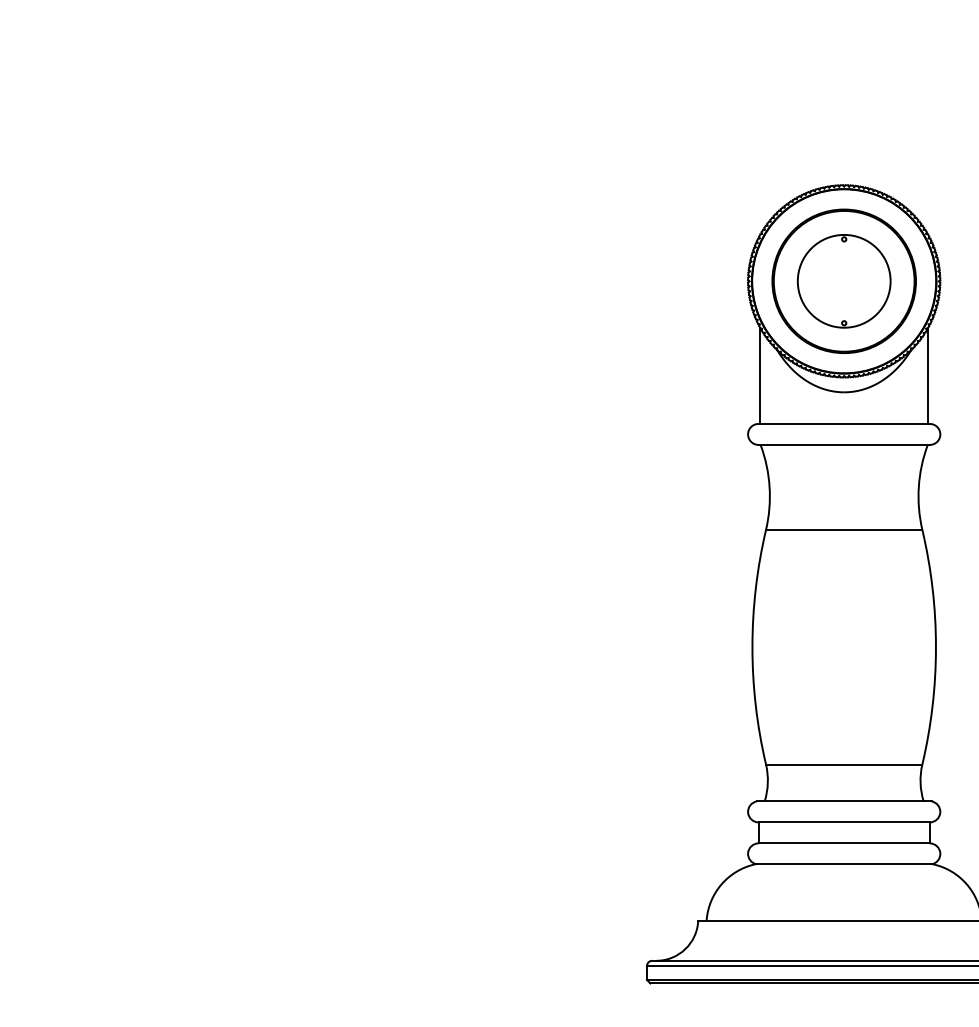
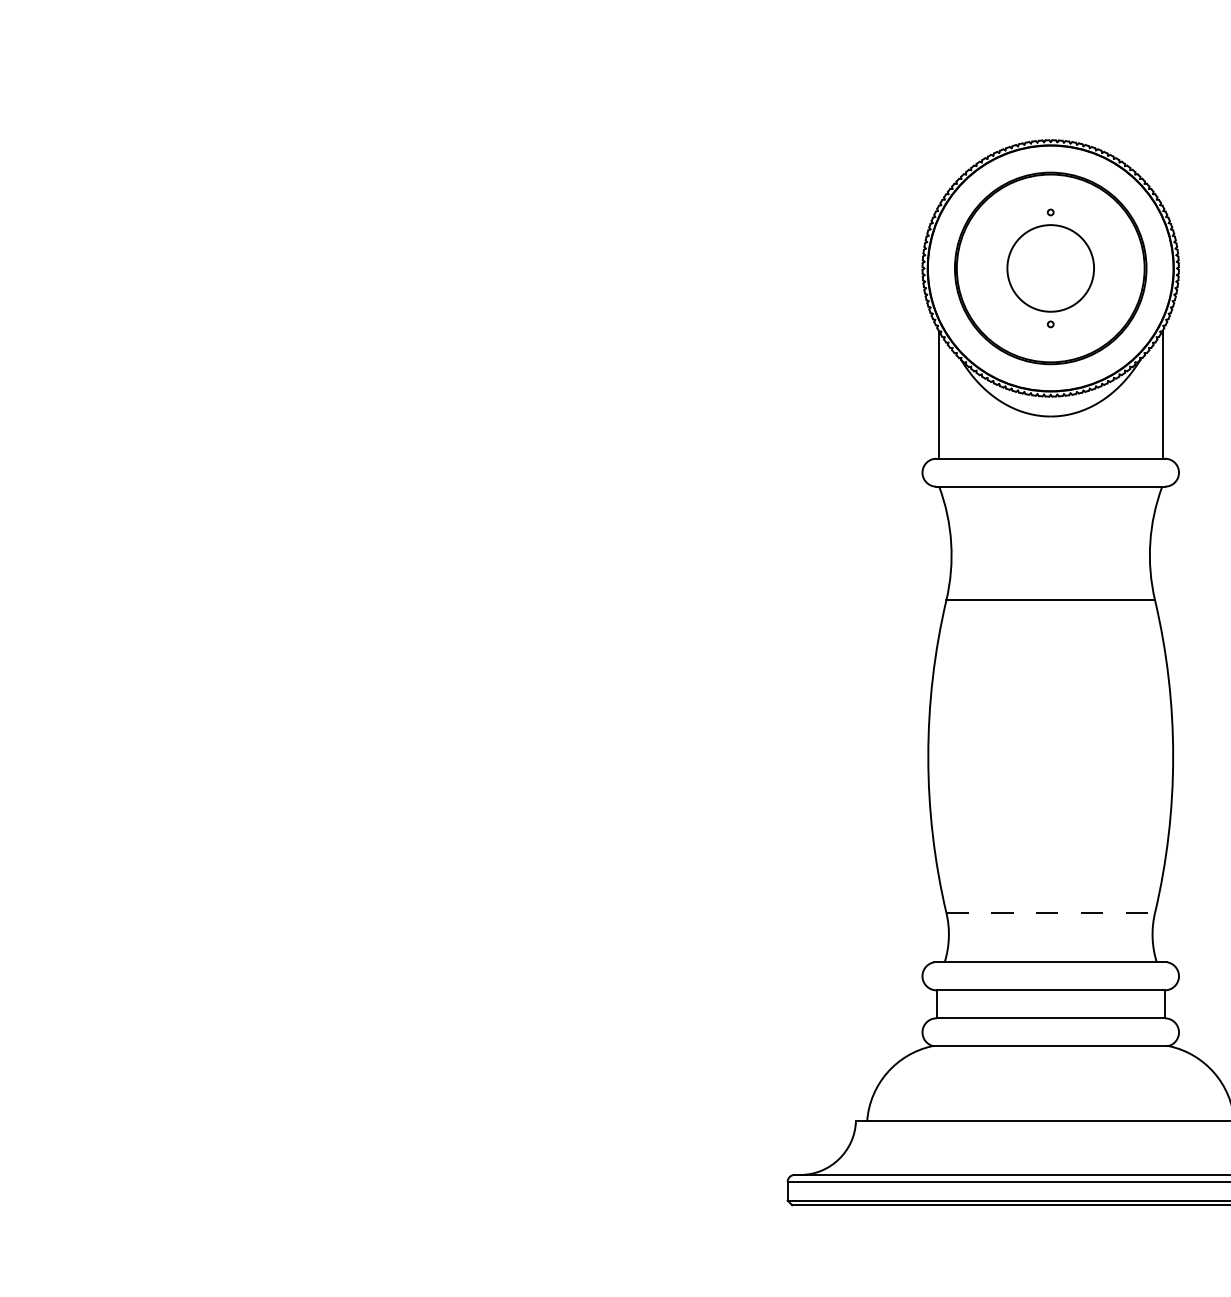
circle: (843, 280) -> (1049, 267), size x0.7
line: (844, 764) -> (1051, 913), solid -> dashed

